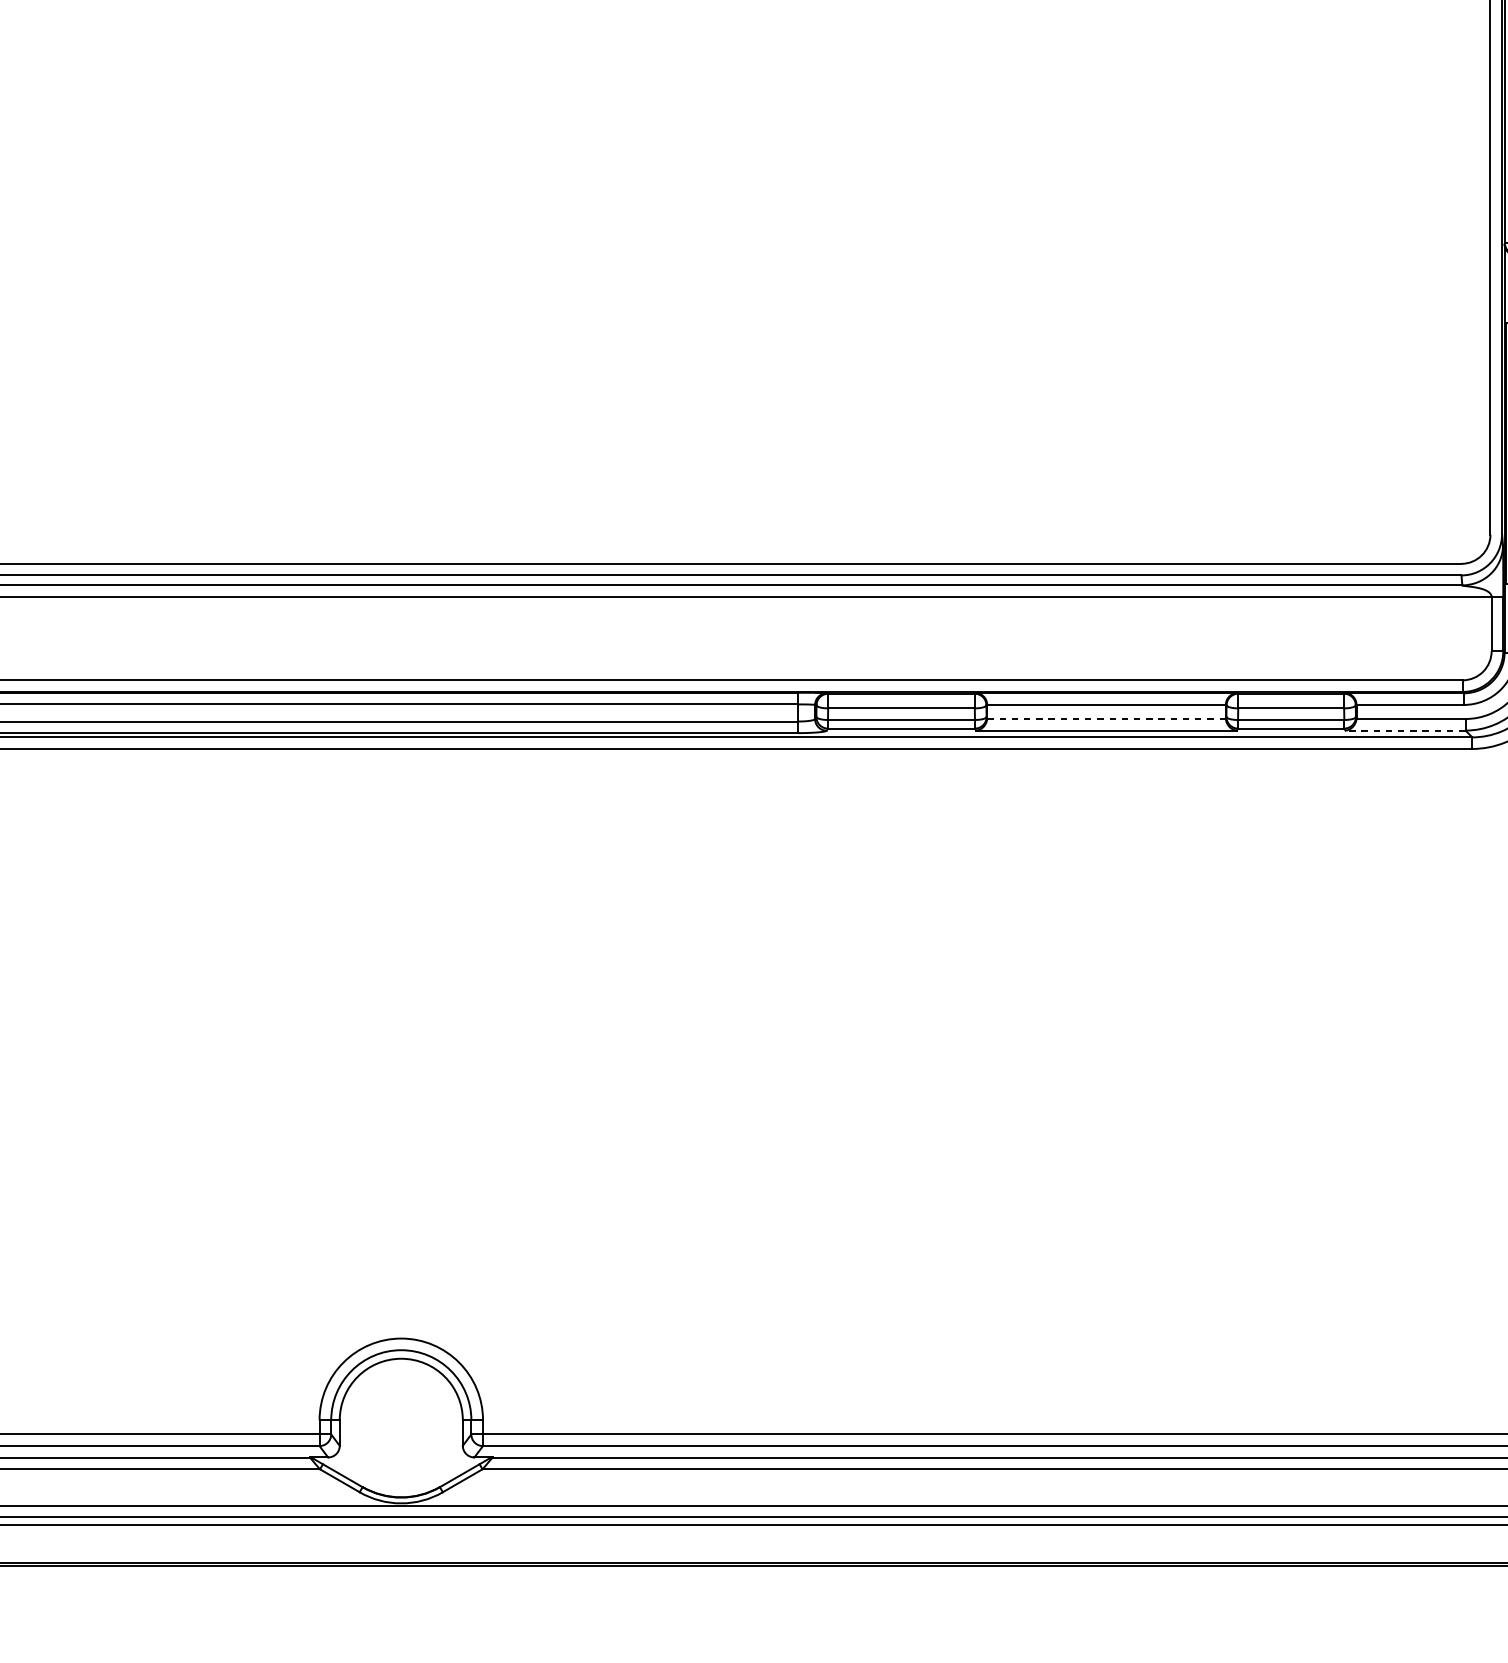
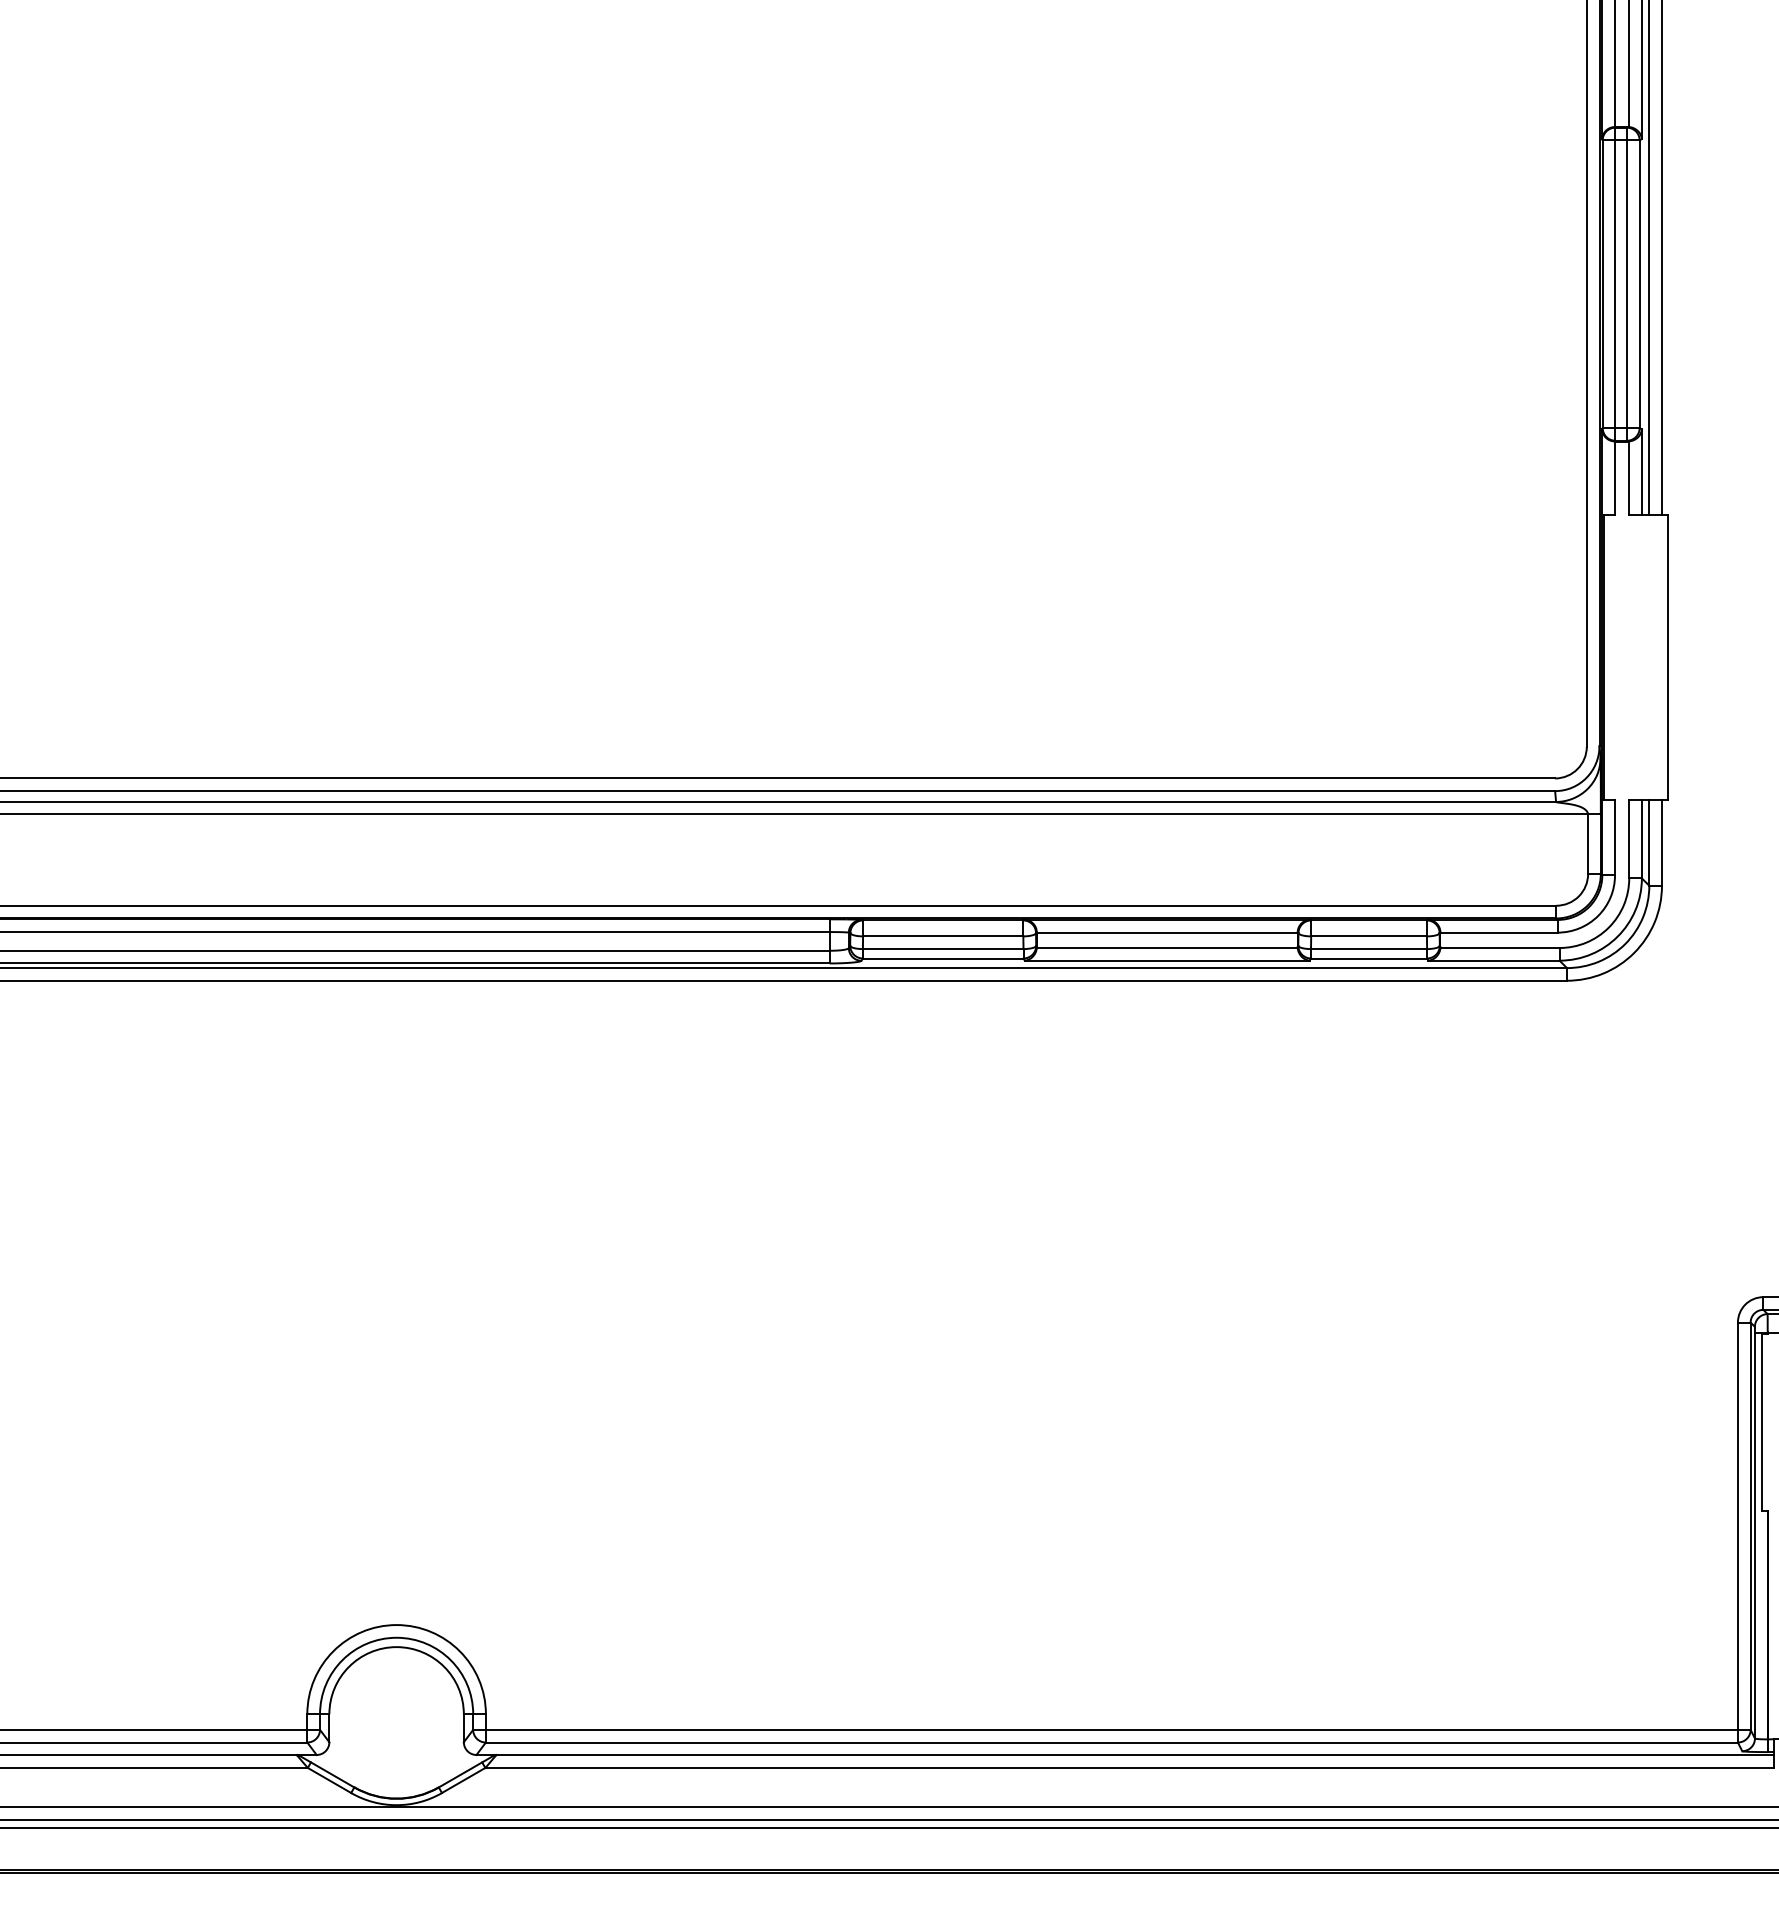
line: (1105, 719) -> (1166, 948), dashed -> solid
line: (1405, 730) -> (1494, 960), dashed -> solid

